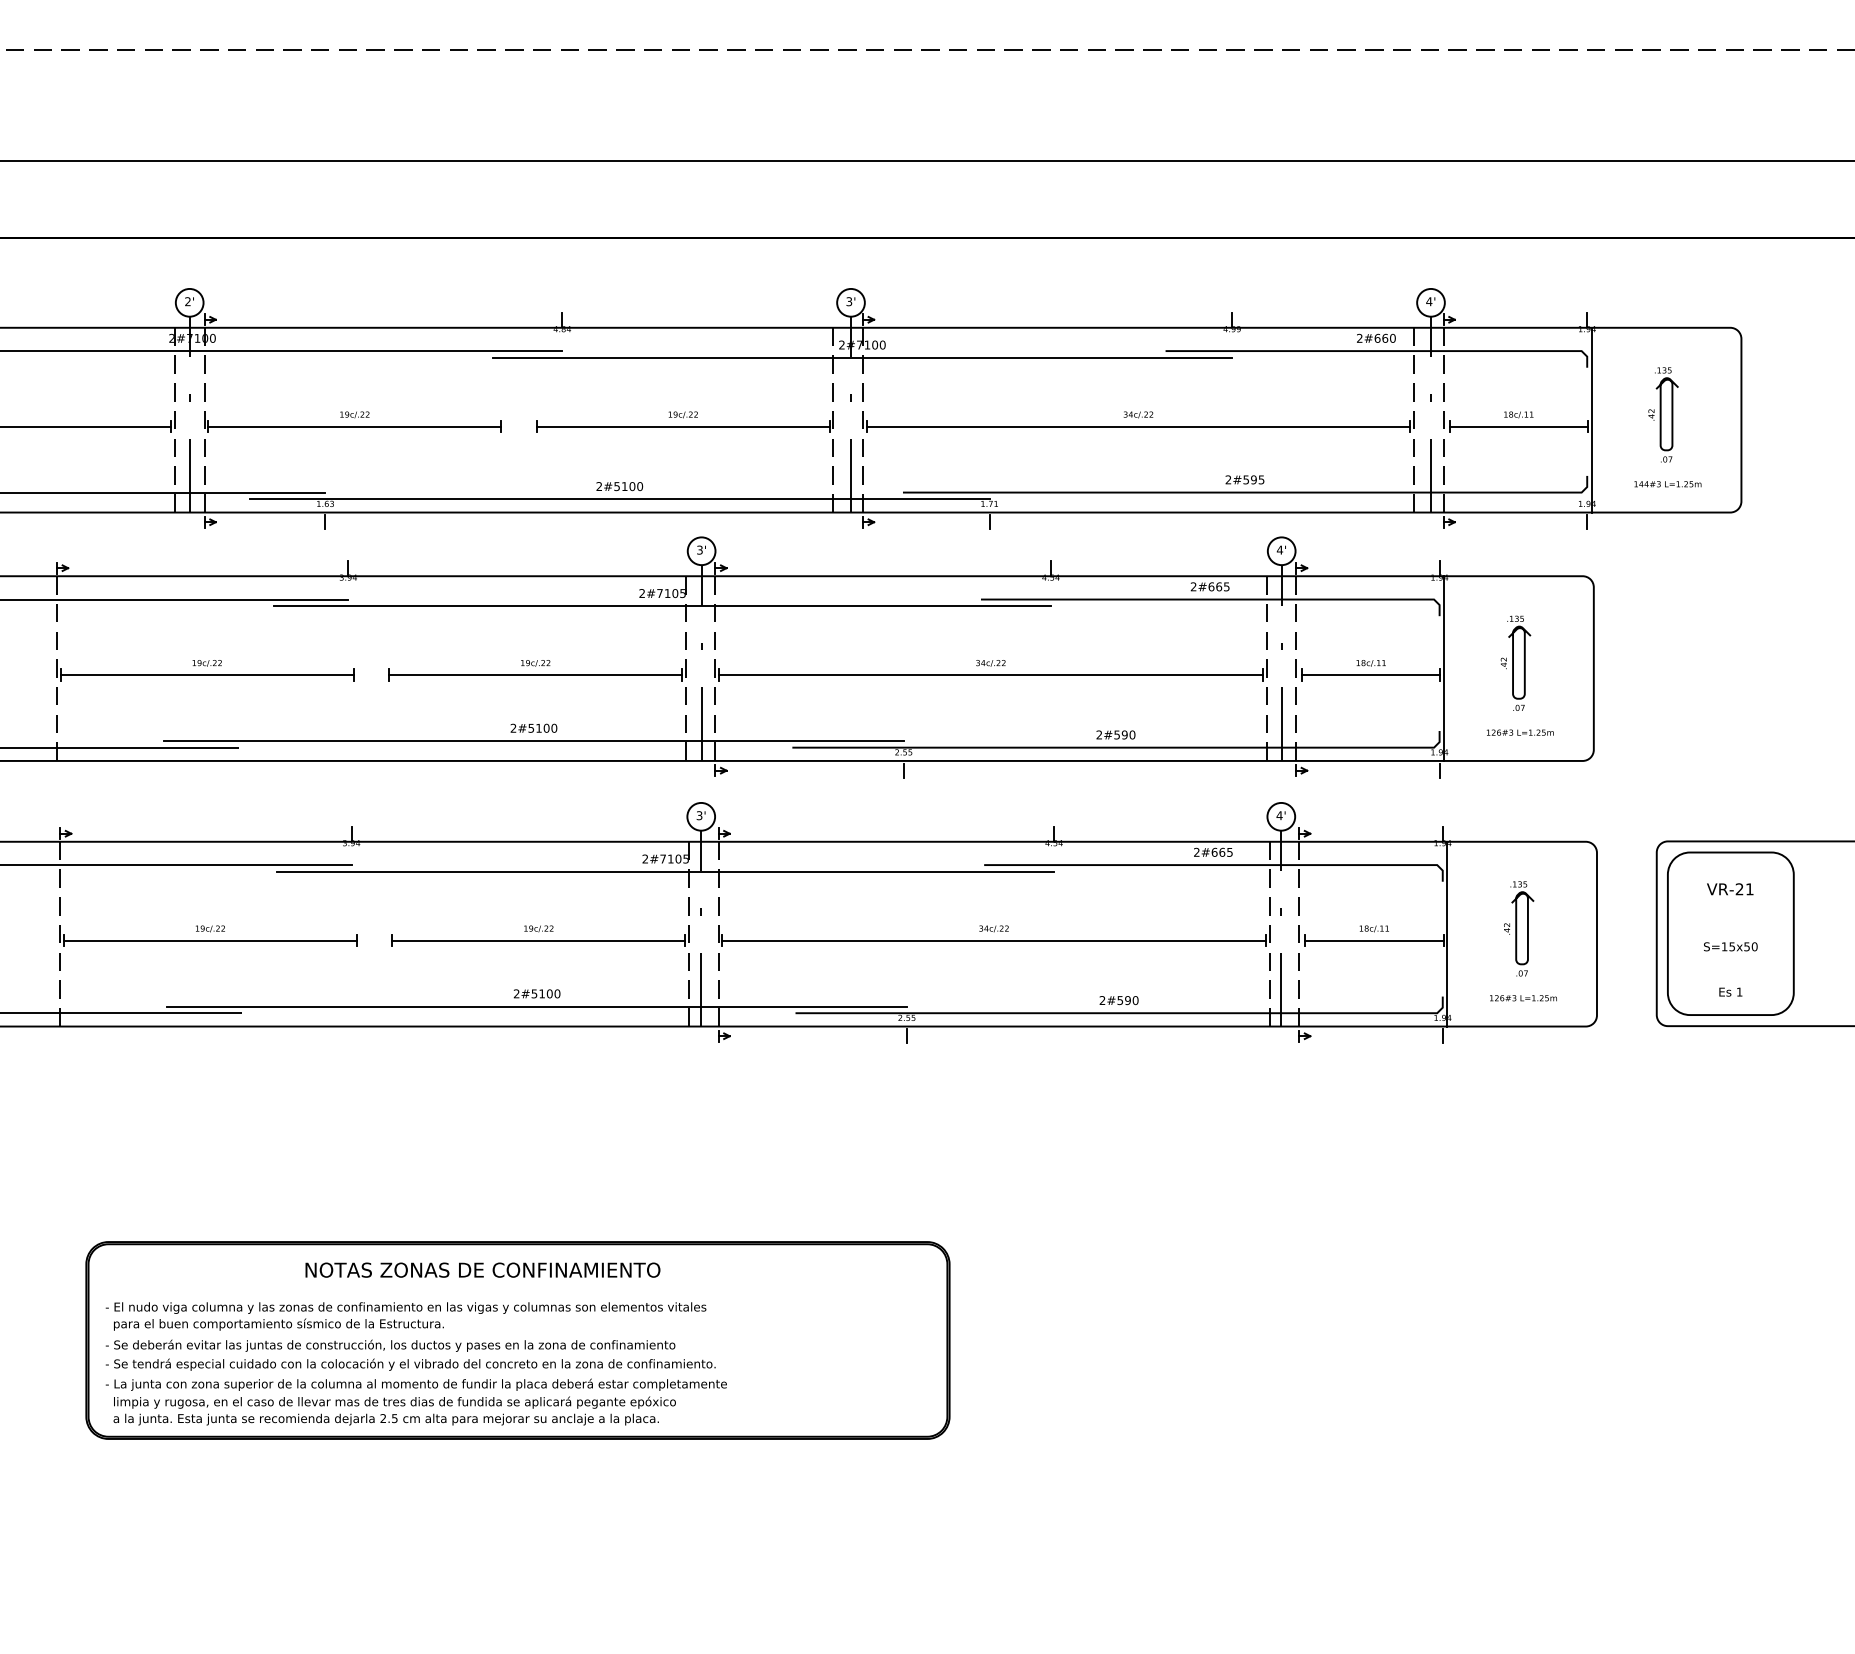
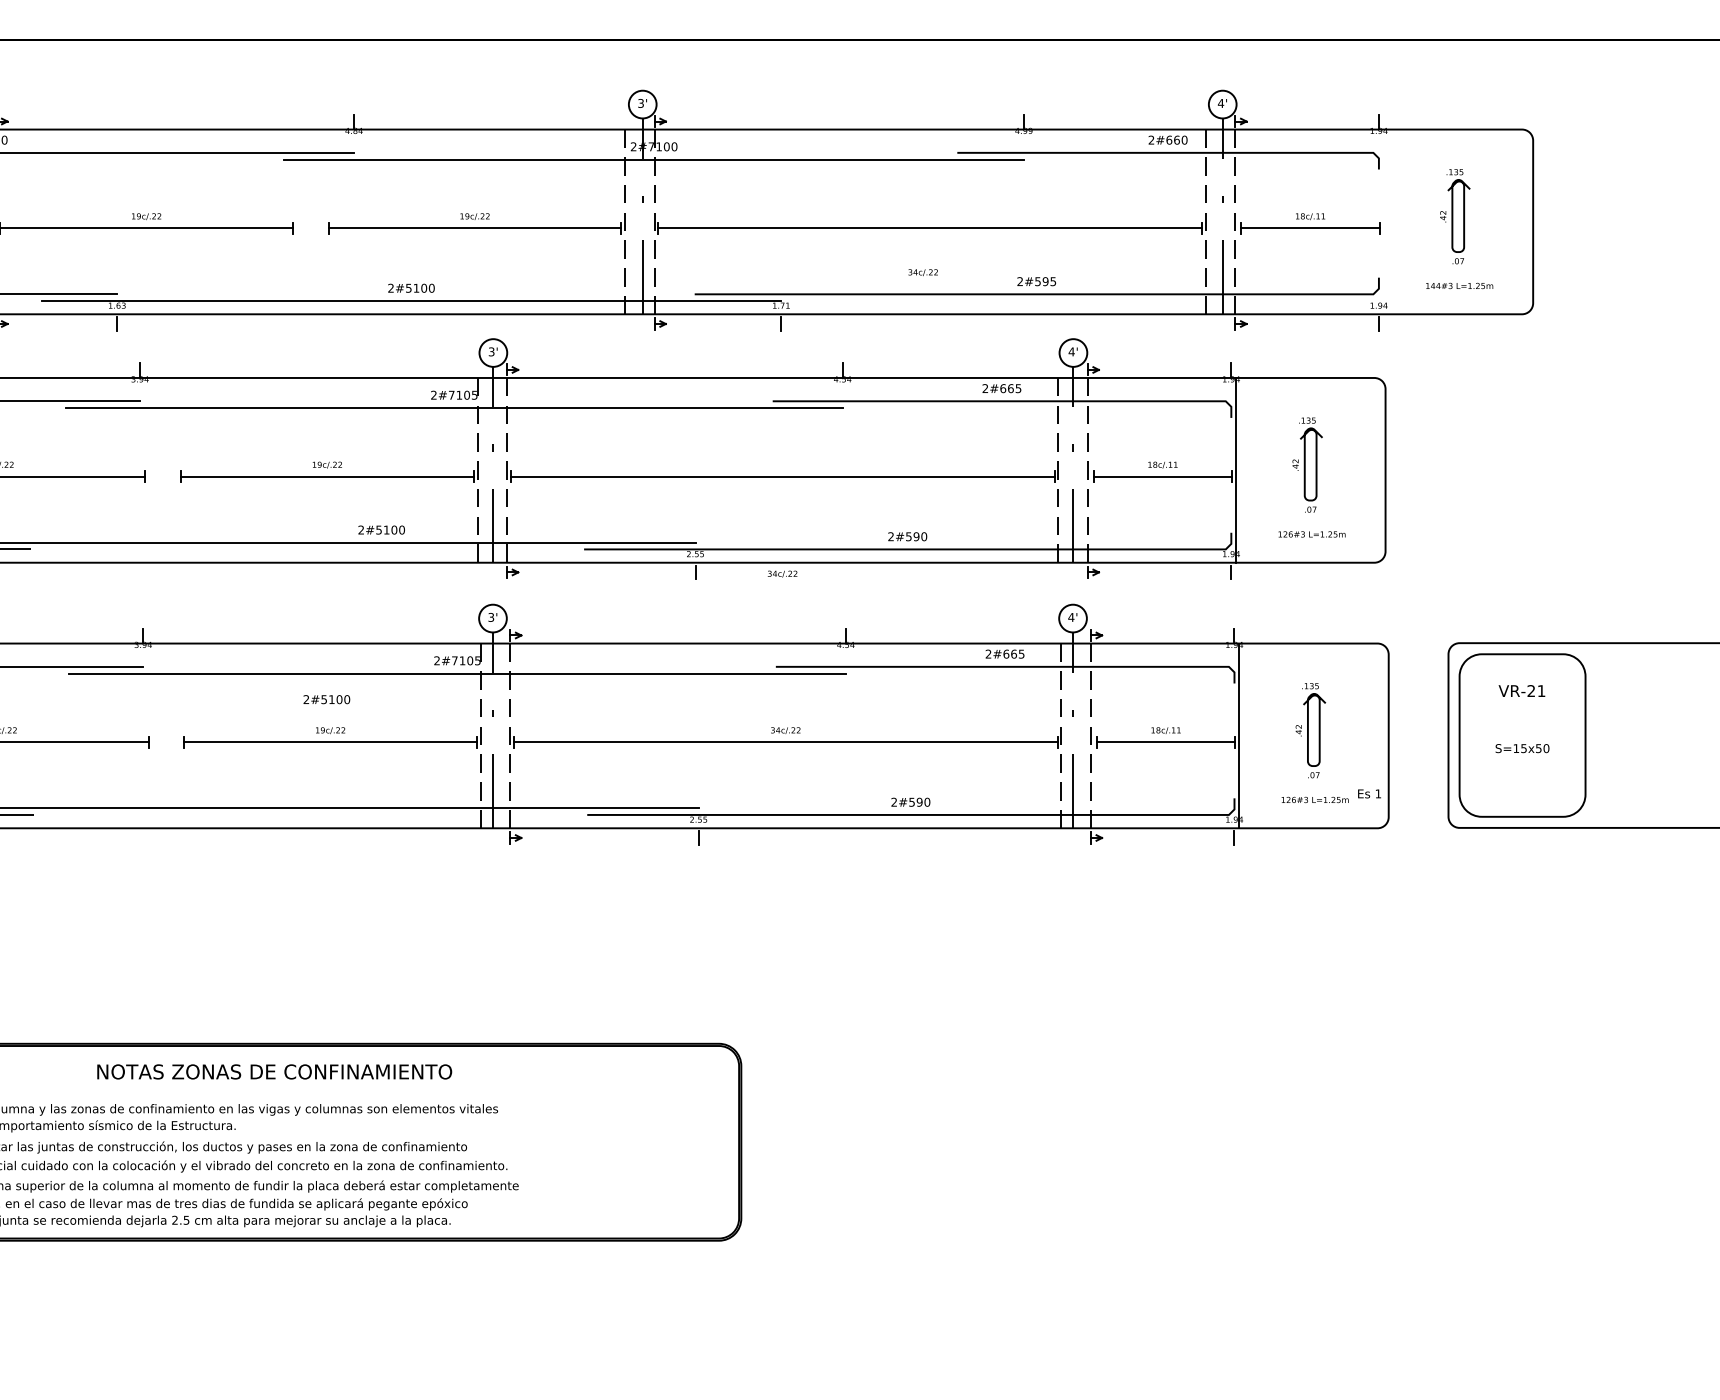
text: (1138, 414) -> (923, 272), moved
line: (1591, 419) -> (1383, 221), removed
text: (990, 663) -> (782, 574), moved
text: (533, 727) -> (381, 529), moved
text: (1730, 991) -> (1369, 793), moved
text: (536, 993) -> (326, 699), moved

